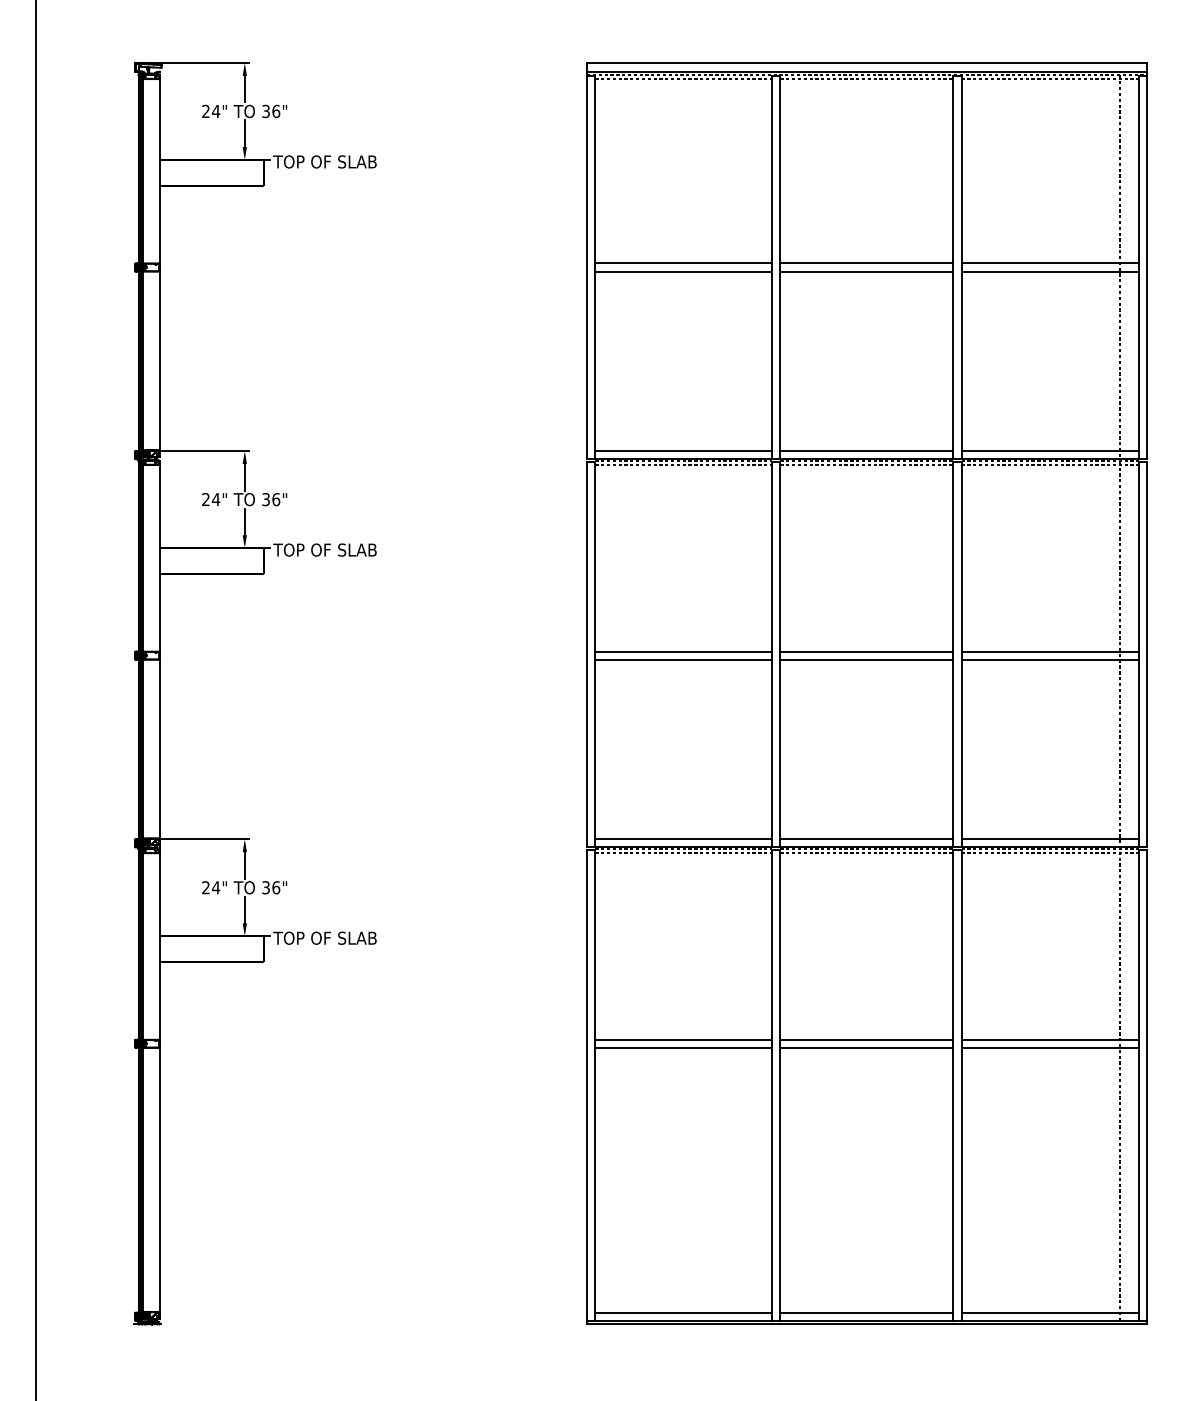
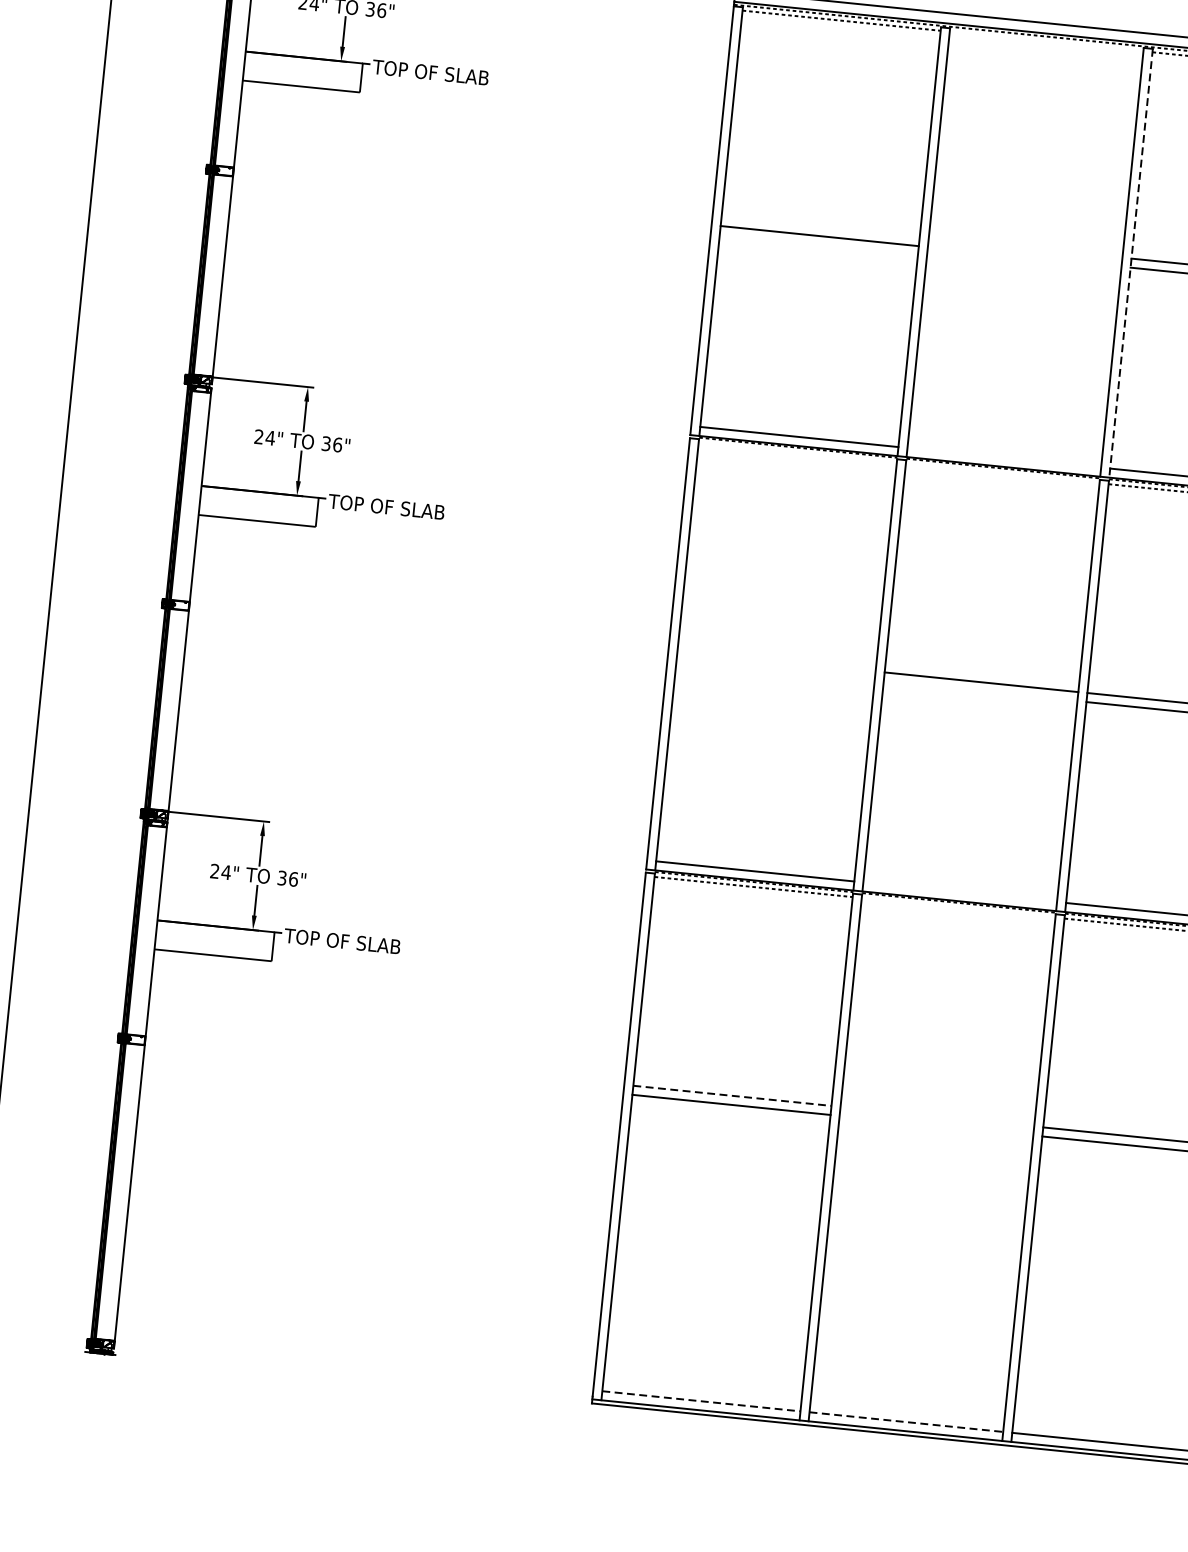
line: (866, 79) -> (1046, 41), removed
line: (683, 263) -> (820, 227), removed
line: (866, 263) -> (1025, 247), removed
line: (961, 267) -> (1131, 263), solid -> dashed
line: (866, 271) -> (1024, 256), removed
line: (866, 451) -> (1003, 458), removed
line: (683, 465) -> (797, 453), removed
line: (866, 465) -> (1002, 473), removed
line: (683, 651) -> (776, 661), removed
line: (683, 659) -> (775, 670), removed
line: (866, 659) -> (980, 691), removed
line: (866, 839) -> (959, 892), removed
line: (866, 853) -> (958, 908), removed
line: (683, 1039) -> (732, 1095), solid -> dashed
line: (866, 1039) -> (936, 1116), removed
line: (866, 1047) -> (936, 1125), removed
line: (683, 1312) -> (701, 1400), solid -> dashed
line: (866, 1312) -> (905, 1421), solid -> dashed

